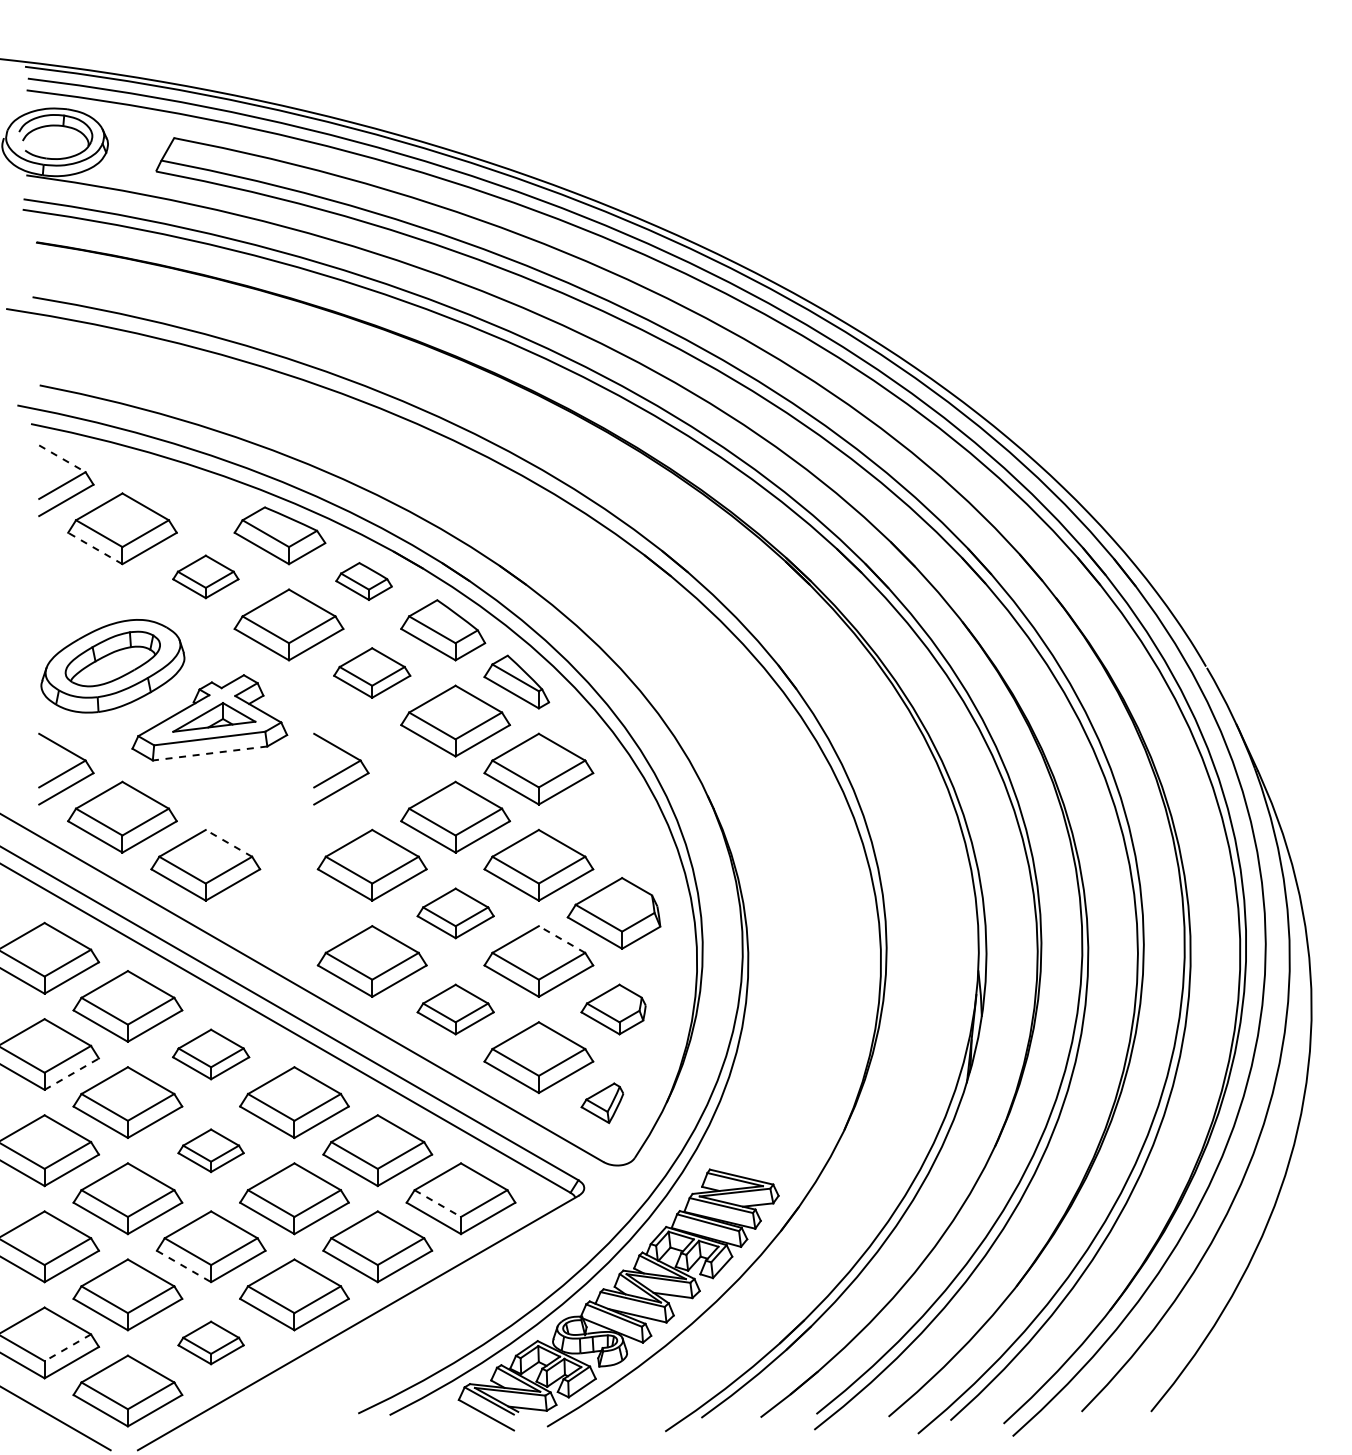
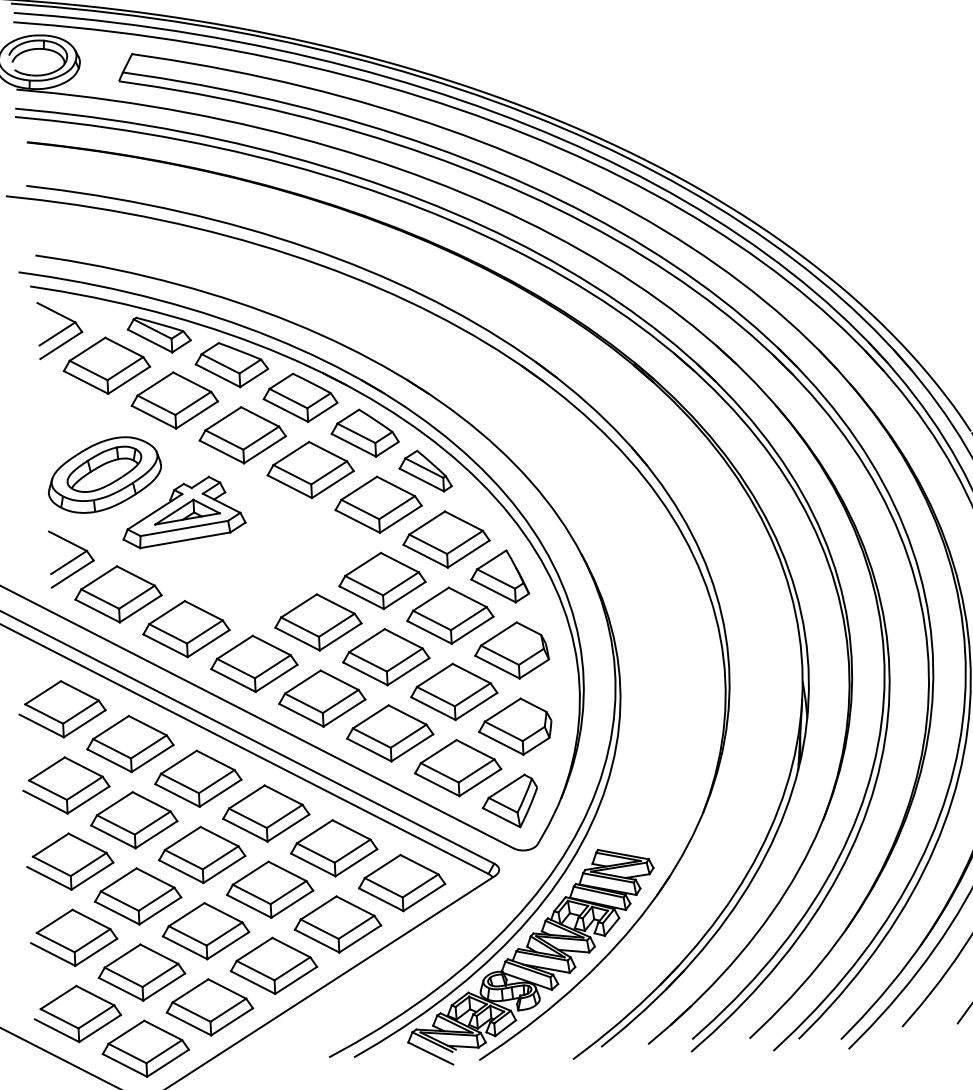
line: (62, 458) -> (56, 312), dashed -> solid
part: (190, 493) -> (159, 335), added
line: (94, 548) -> (85, 382), dashed -> solid
part: (205, 576) -> (174, 400), size x1.67
part: (363, 581) -> (299, 397), size x1.67
part: (371, 672) -> (309, 469), size x1.43
line: (210, 753) -> (185, 540), dashed -> solid
part: (341, 768) -> (289, 546), removed
part: (603, 819) -> (499, 576), added
line: (228, 843) -> (203, 610), dashed -> solid
part: (288, 913) -> (253, 663), added
part: (455, 913) -> (386, 657), size x1.43
line: (562, 939) -> (471, 673), dashed -> solid
part: (455, 1009) -> (389, 733), size x1.43
part: (613, 1009) -> (515, 726), size x1.43
part: (210, 1054) -> (197, 778), size x1.43
line: (72, 1073) -> (89, 799), dashed -> solid
part: (602, 1103) -> (510, 801), size x1.67
part: (210, 1150) -> (201, 854), size x1.67
line: (437, 1203) -> (383, 887), dashed -> solid
line: (184, 1266) -> (185, 947), dashed -> solid
part: (210, 1342) -> (209, 1007), size x1.67
line: (67, 1347) -> (96, 1016), dashed -> solid

